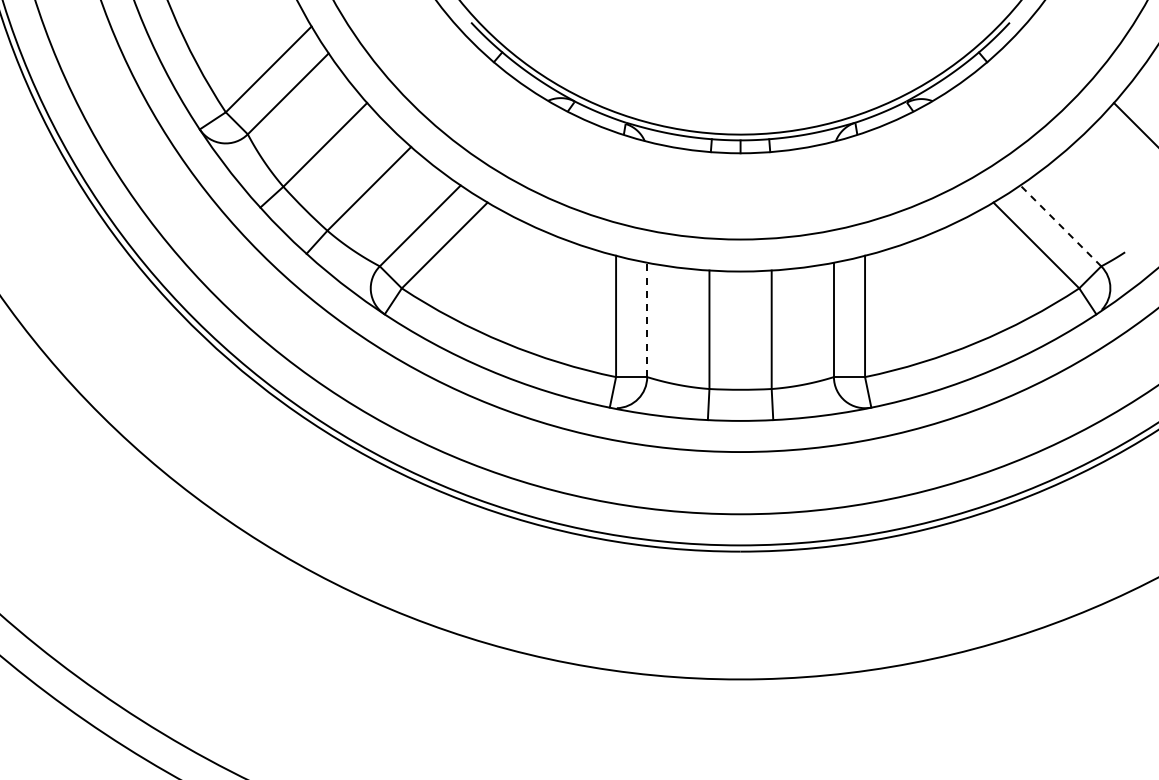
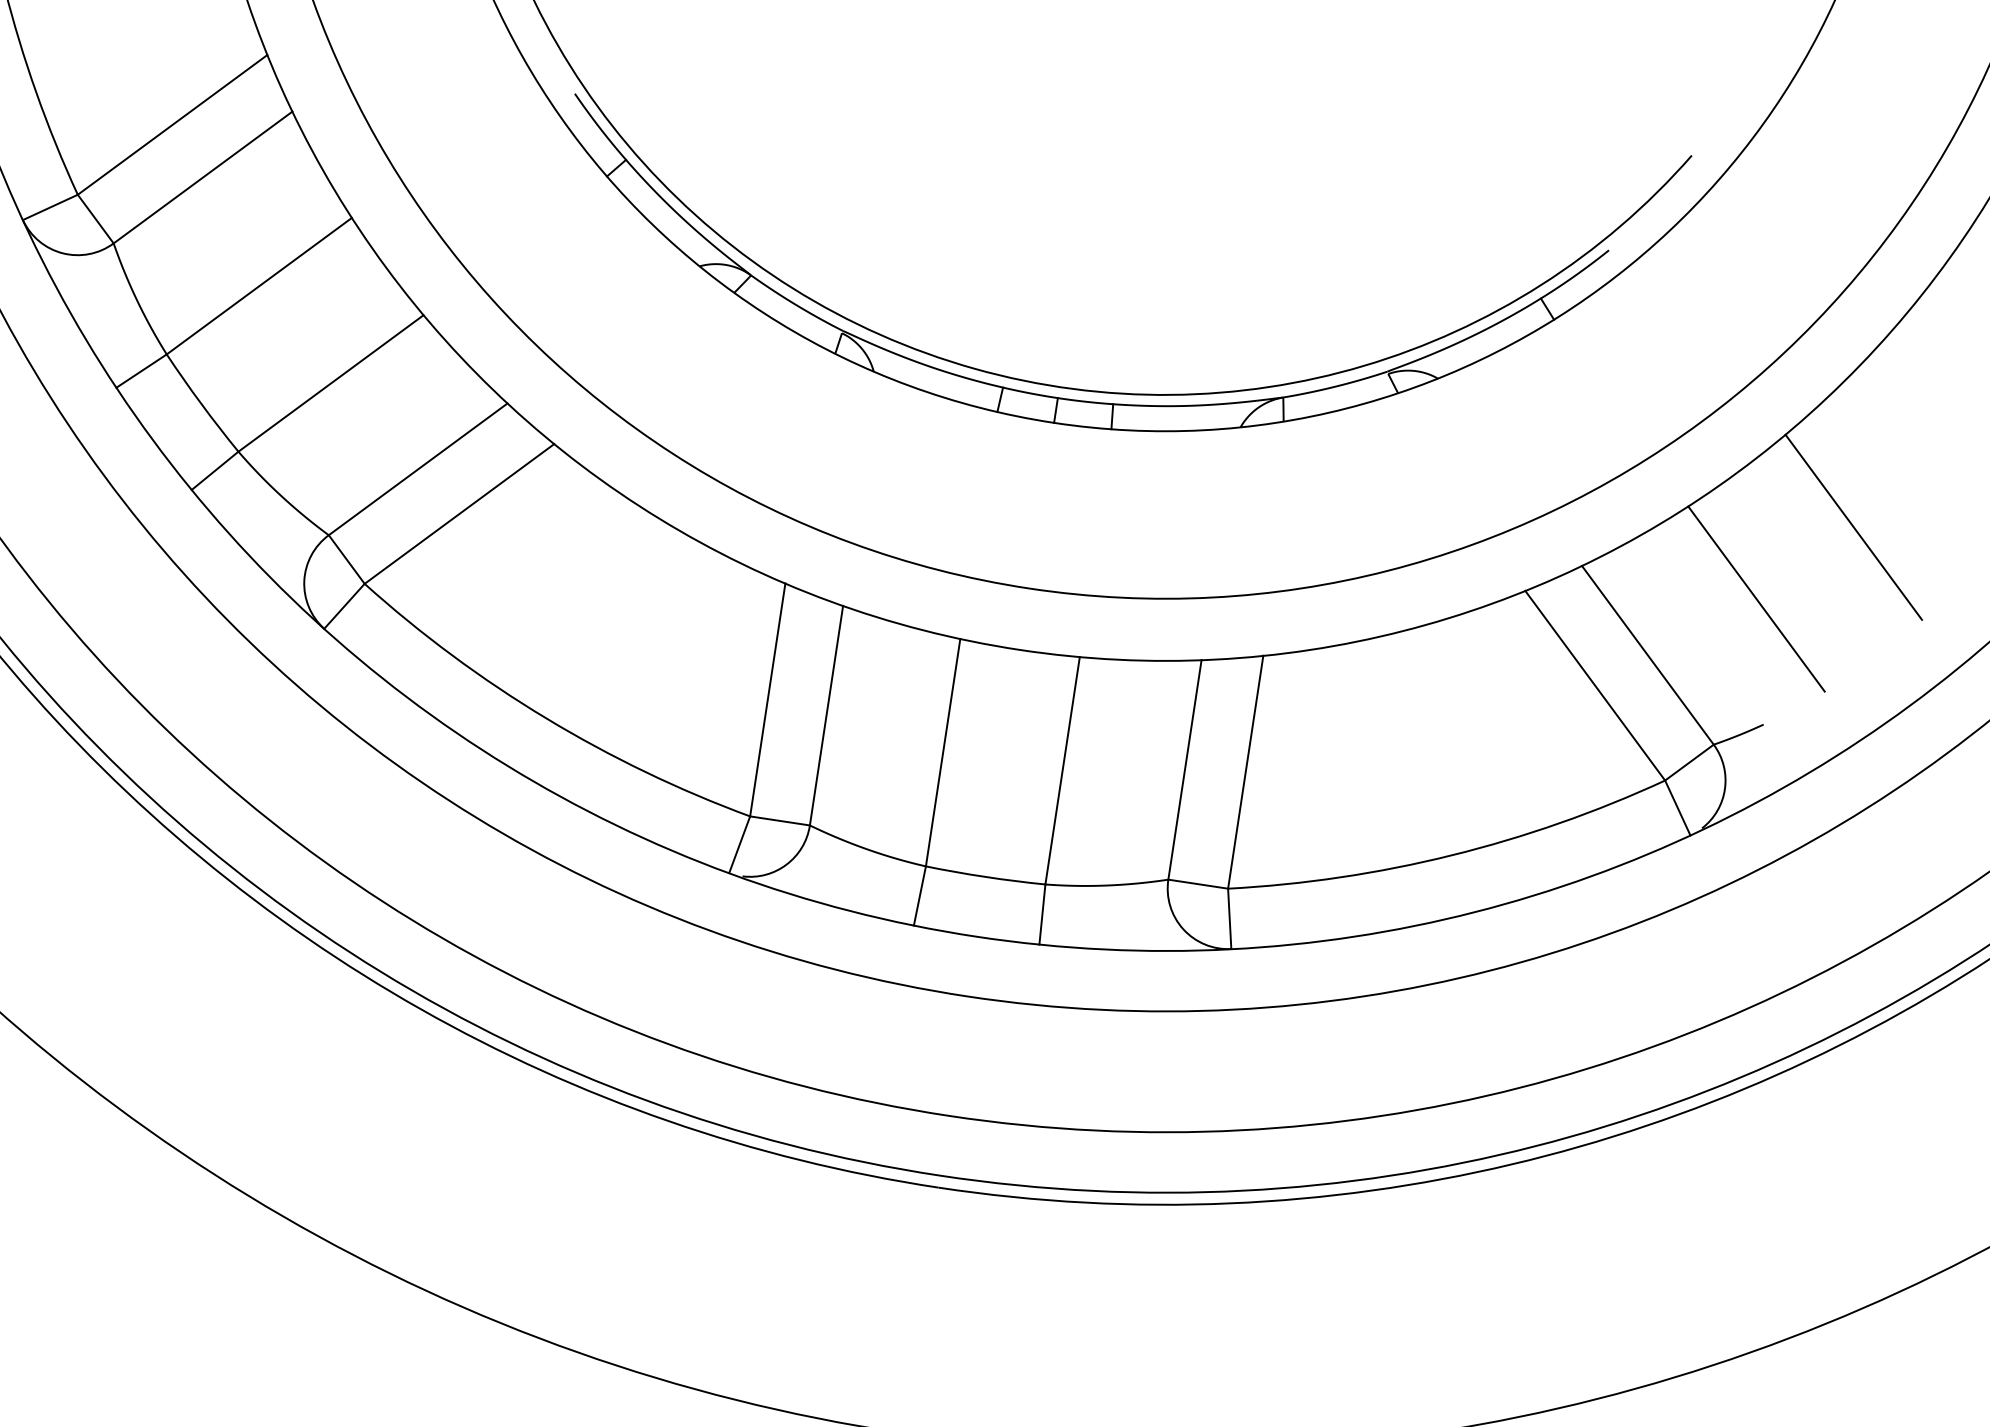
line: (1111, 188) -> (1755, 598), added
line: (1060, 225) -> (1647, 654), dashed -> solid
line: (647, 319) -> (827, 714), dashed -> solid

